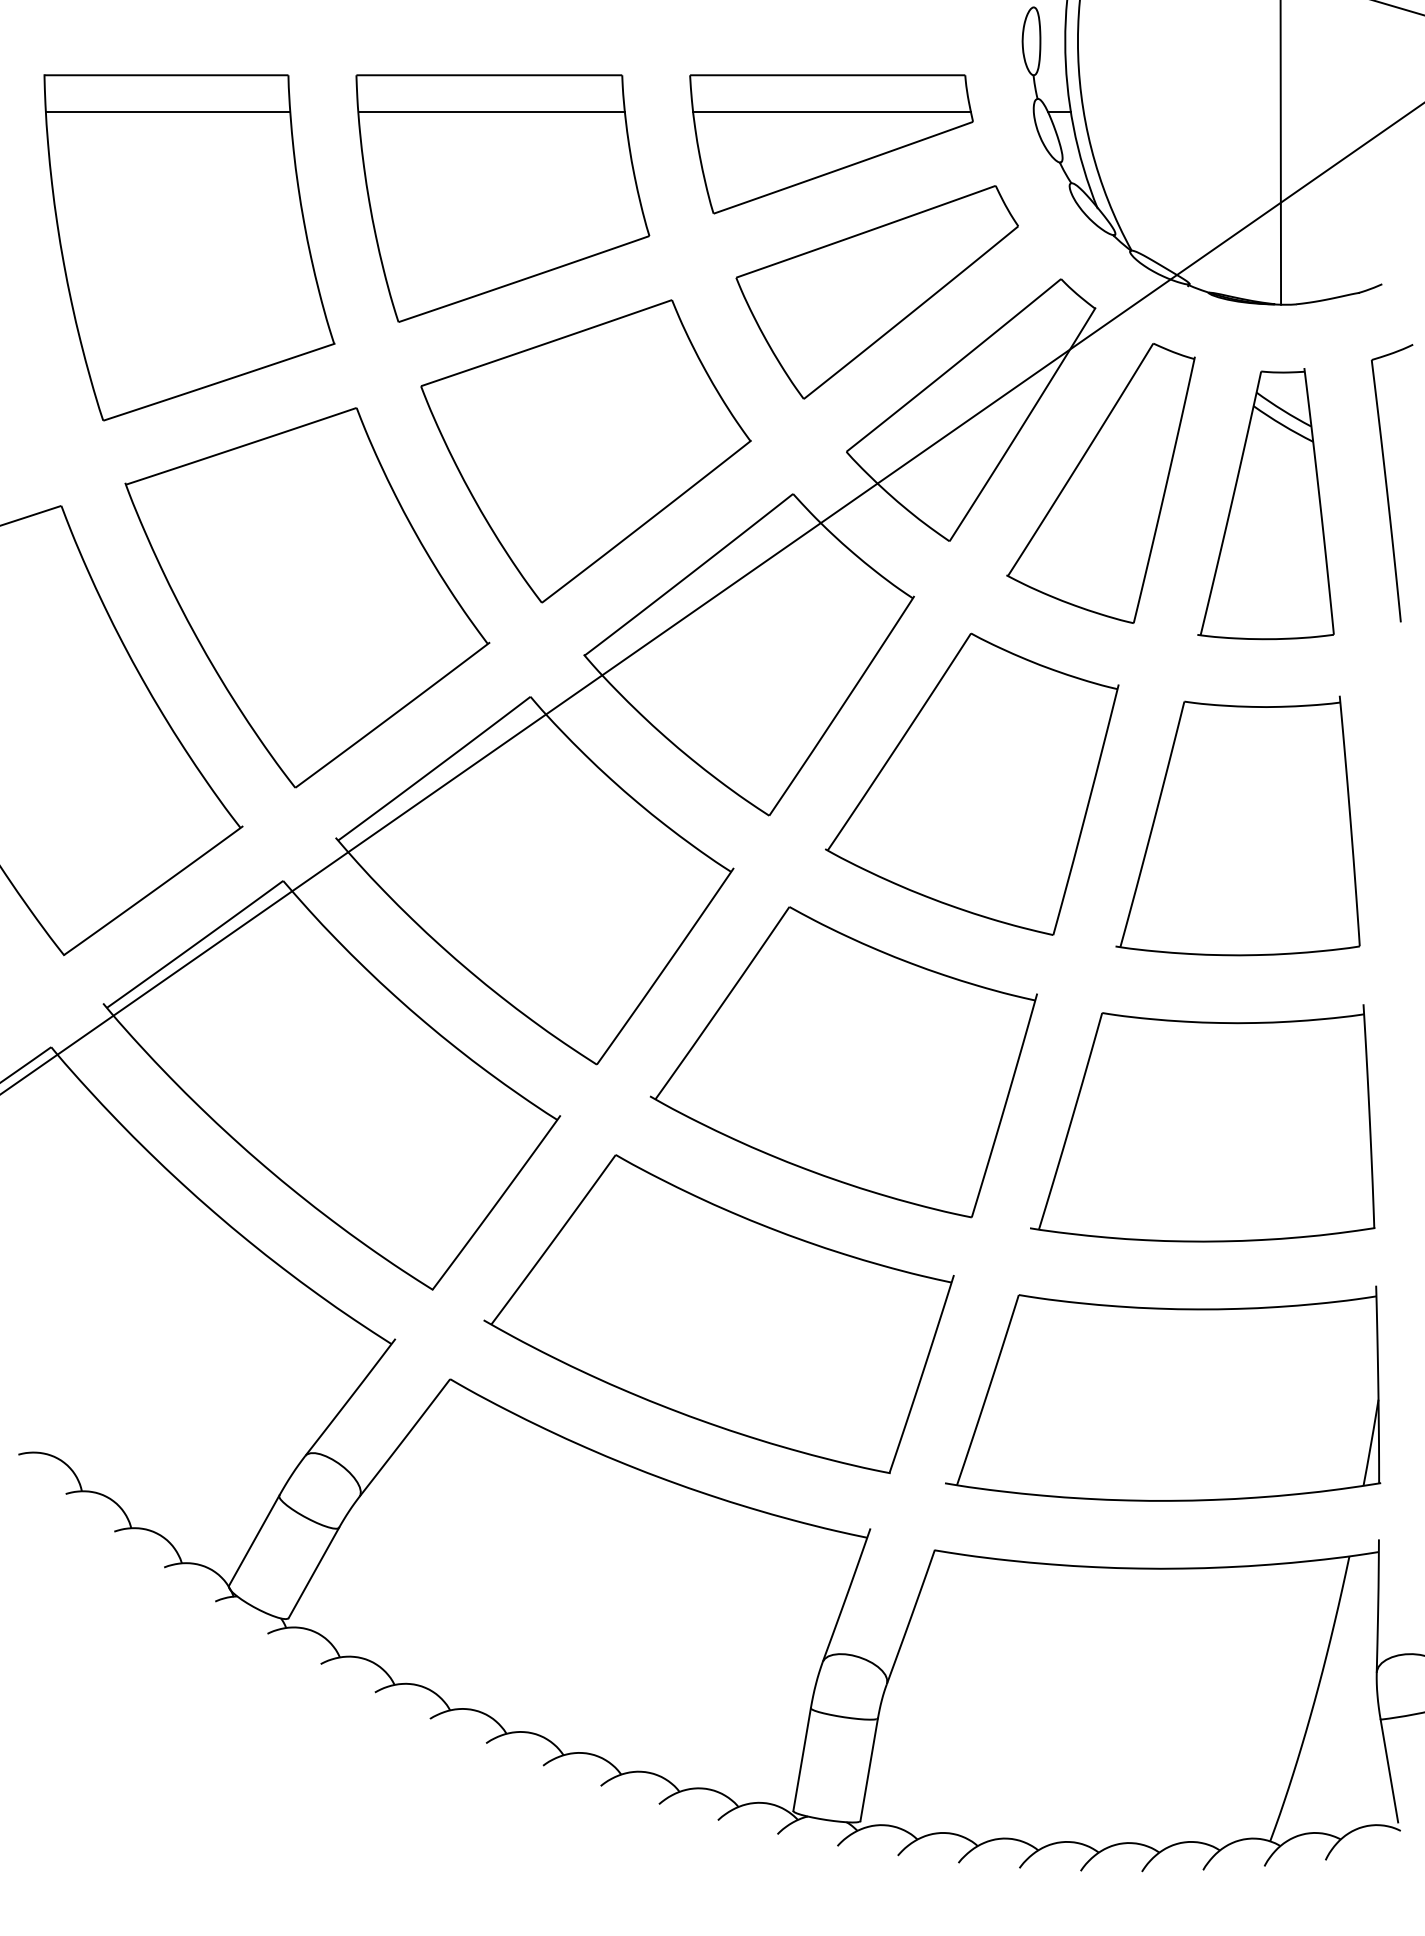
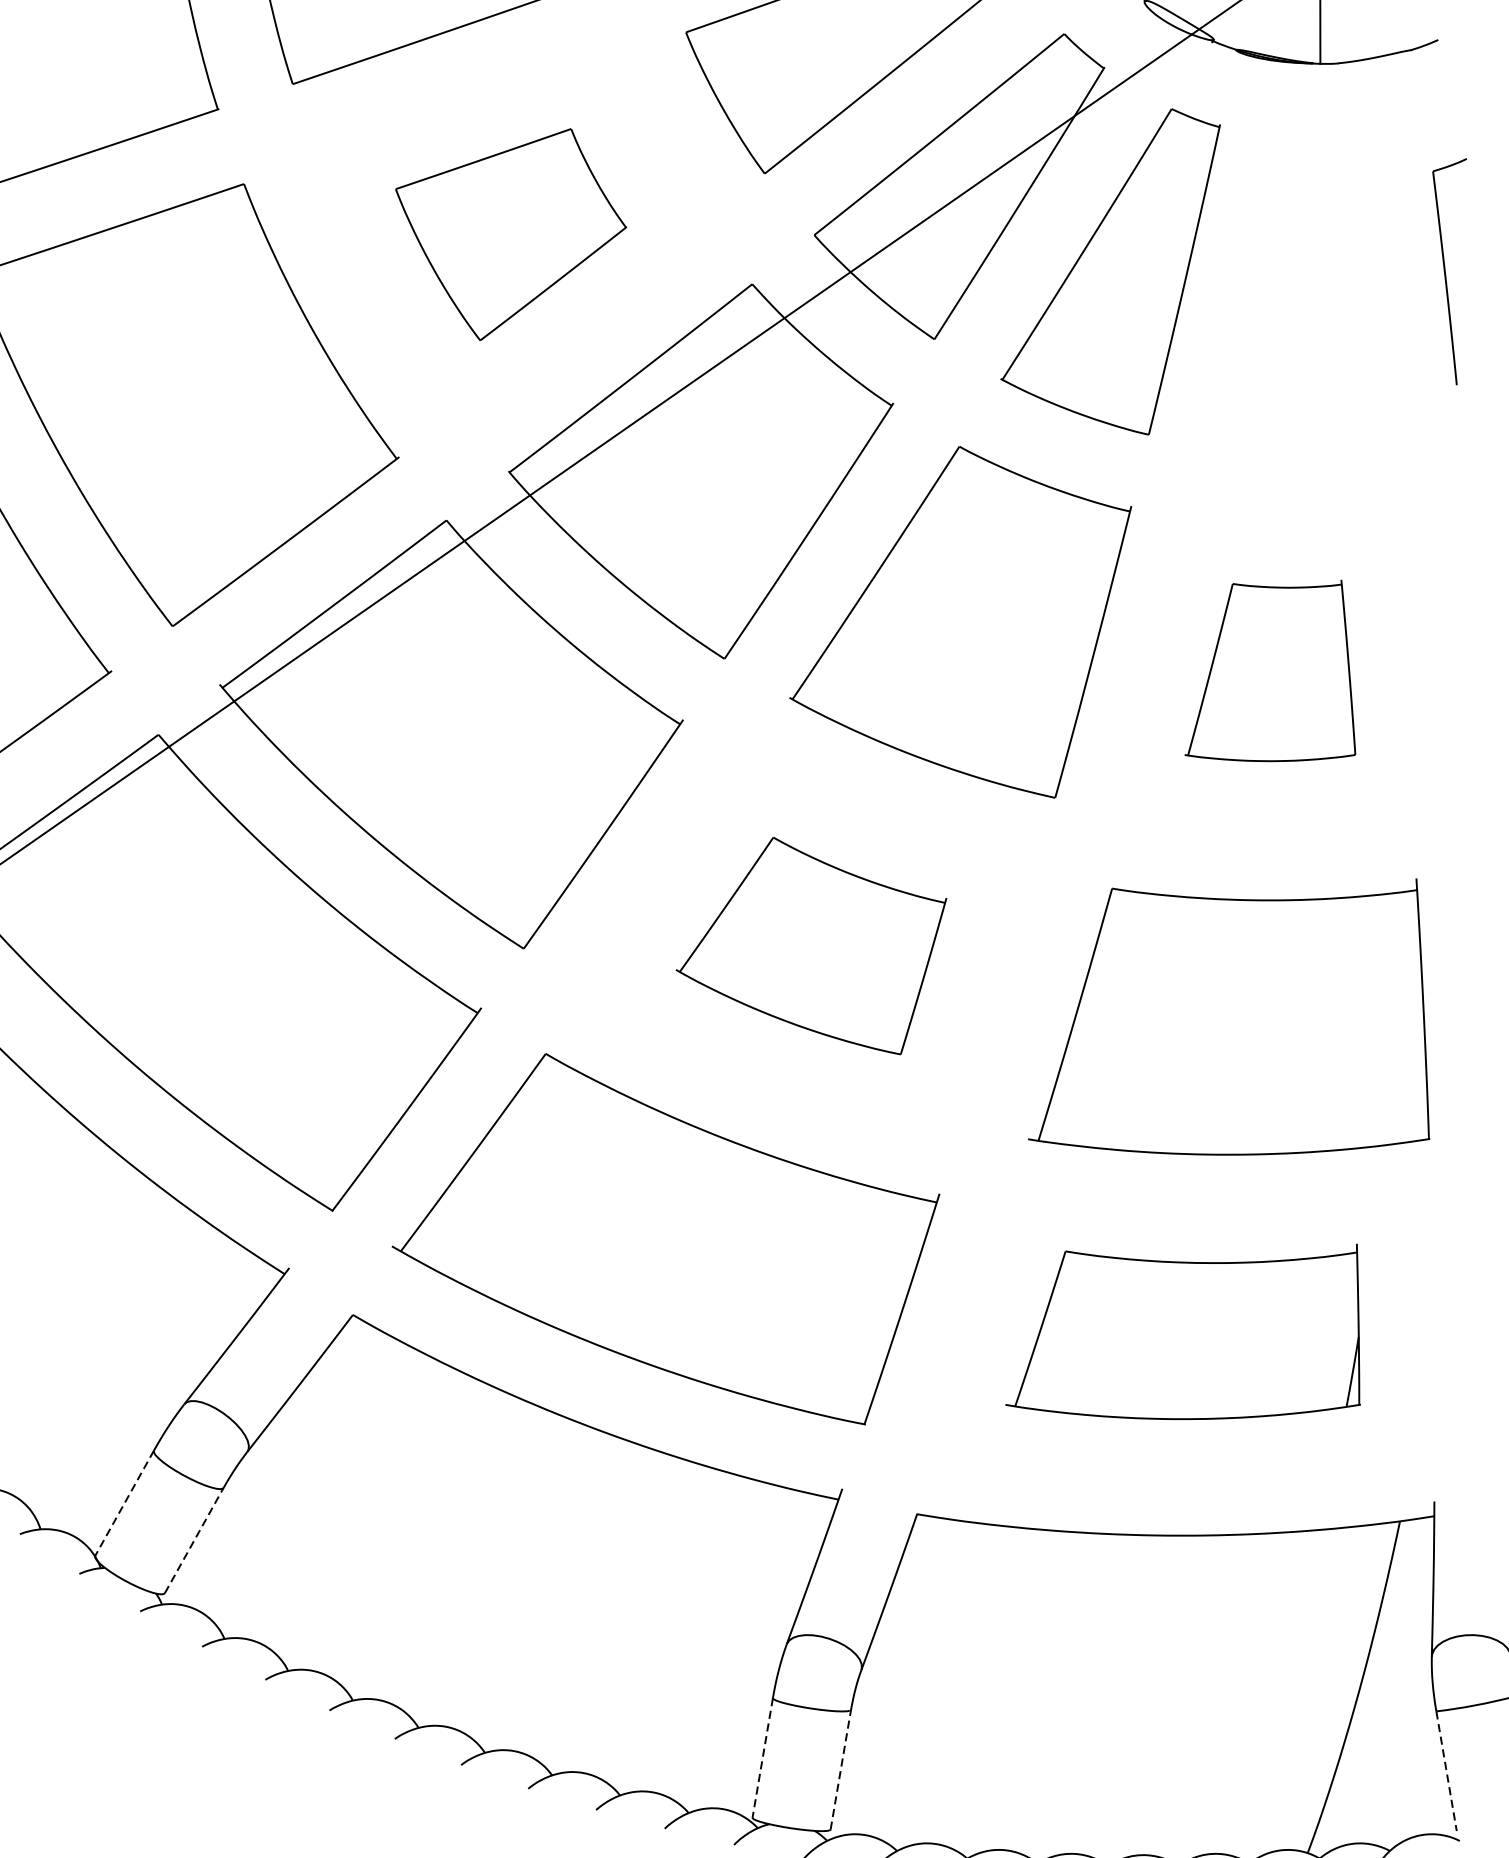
part: (585, 451) -> (510, 234), size x0.6
part: (1391, 483) -> (1449, 272), size x0.7
part: (1265, 504) -> (1302, 296), removed
part: (1237, 825) -> (1269, 670), size x0.6
part: (843, 1062) -> (810, 946), size x0.6
part: (1163, 1393) -> (1183, 1331), size x0.7
line: (254, 1540) -> (125, 1502), solid -> dashed
line: (313, 1572) -> (193, 1540), solid -> dashed
line: (802, 1760) -> (763, 1758), solid -> dashed
line: (869, 1769) -> (841, 1769), solid -> dashed
line: (1389, 1771) -> (1446, 1771), solid -> dashed

